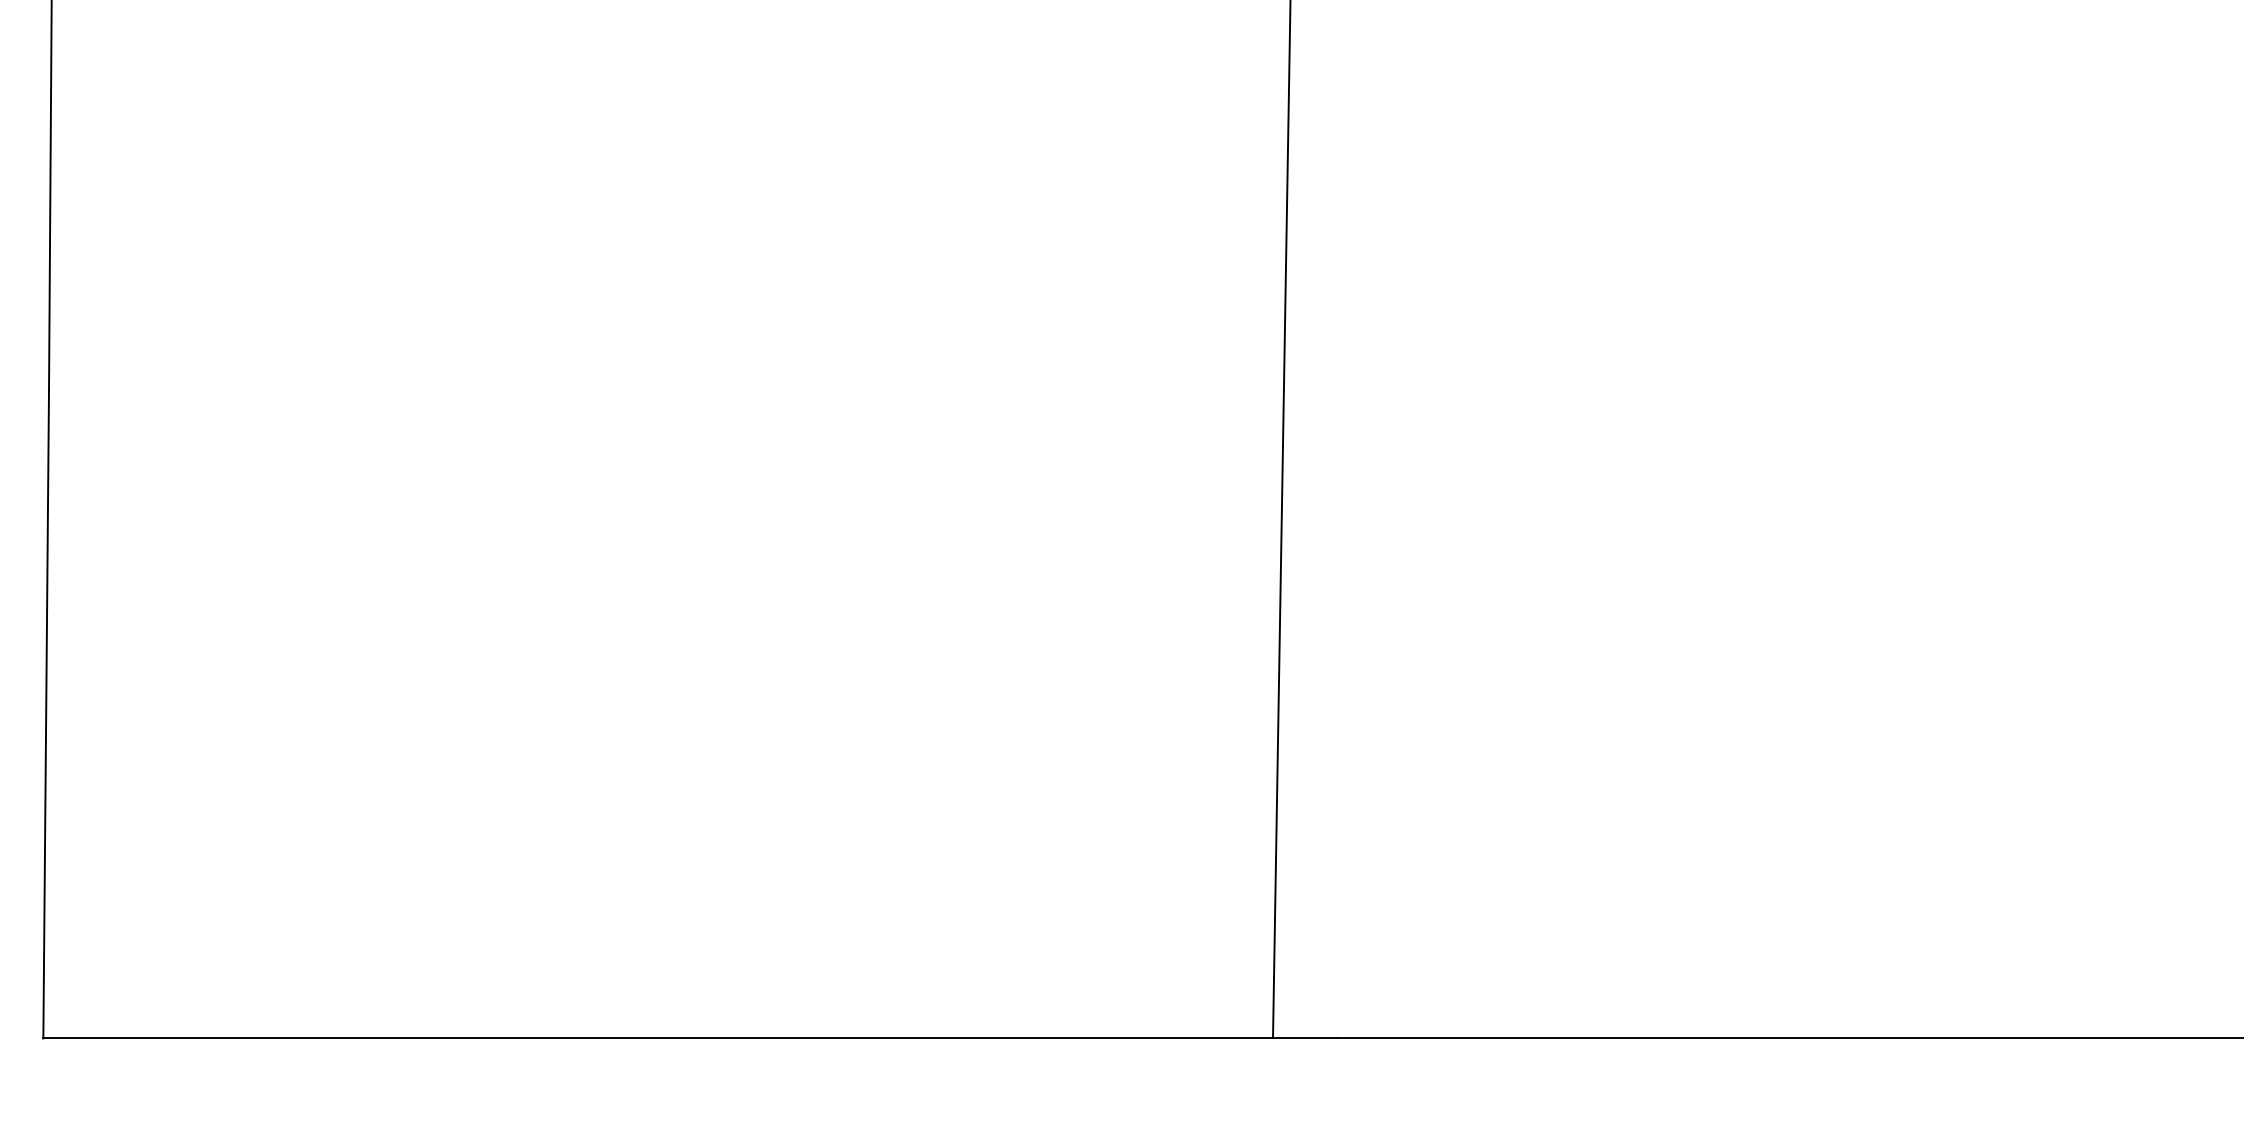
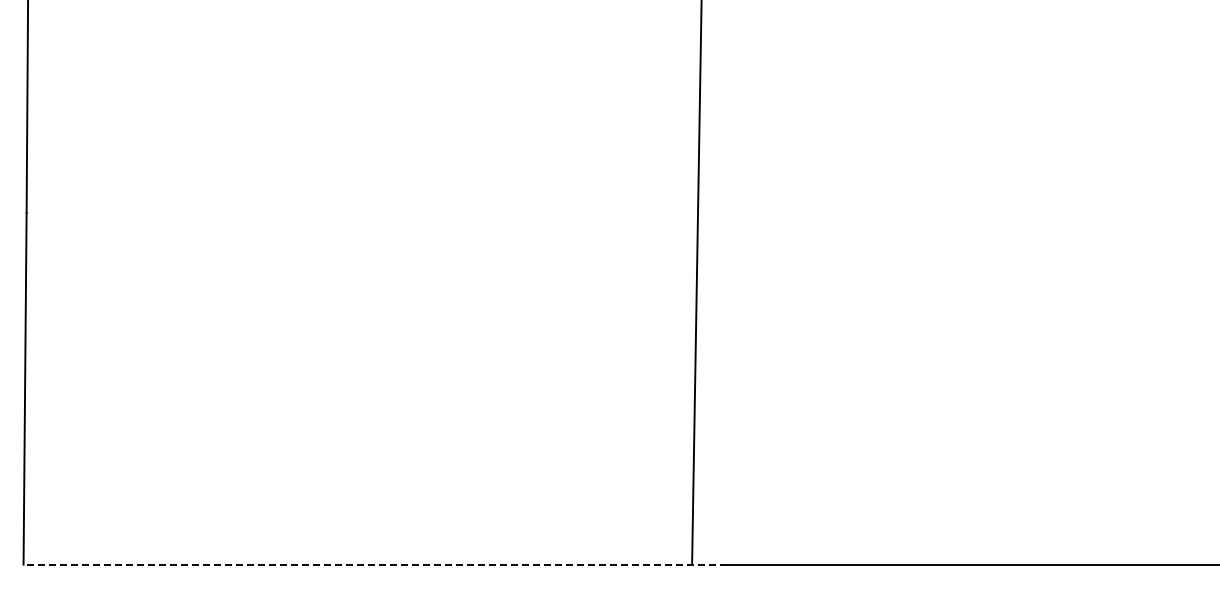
line: (690, 1038) -> (375, 564), solid -> dashed

